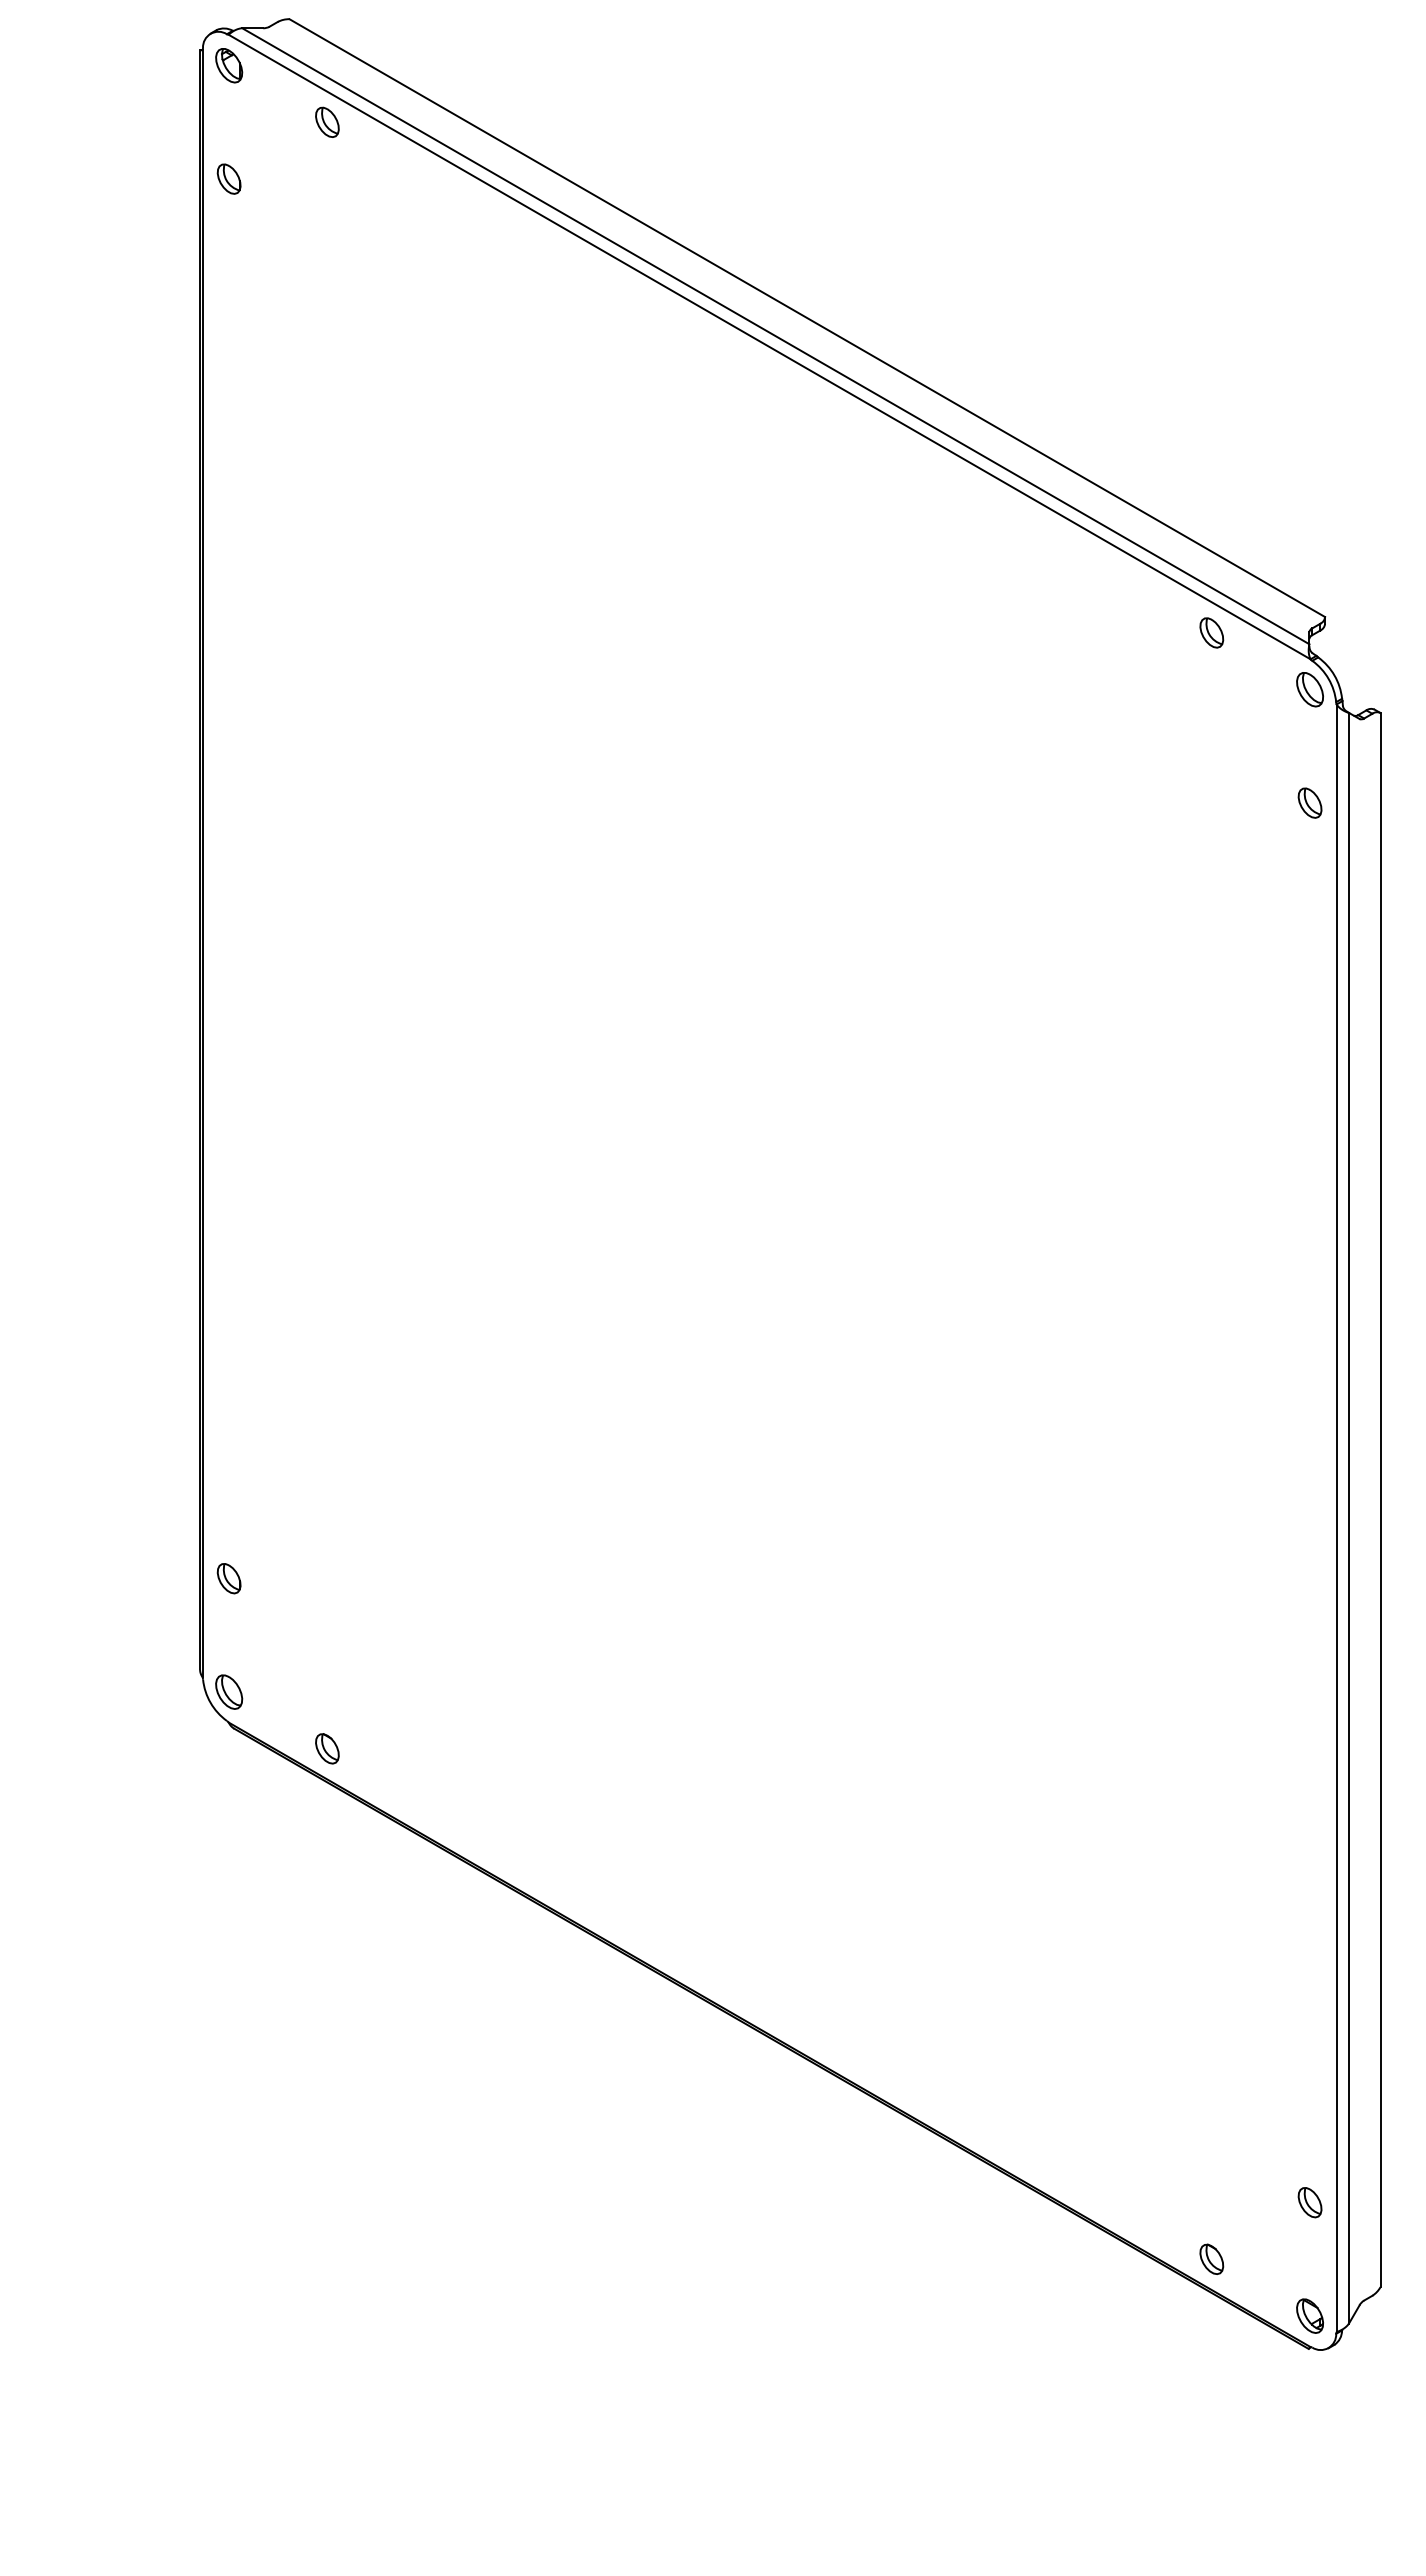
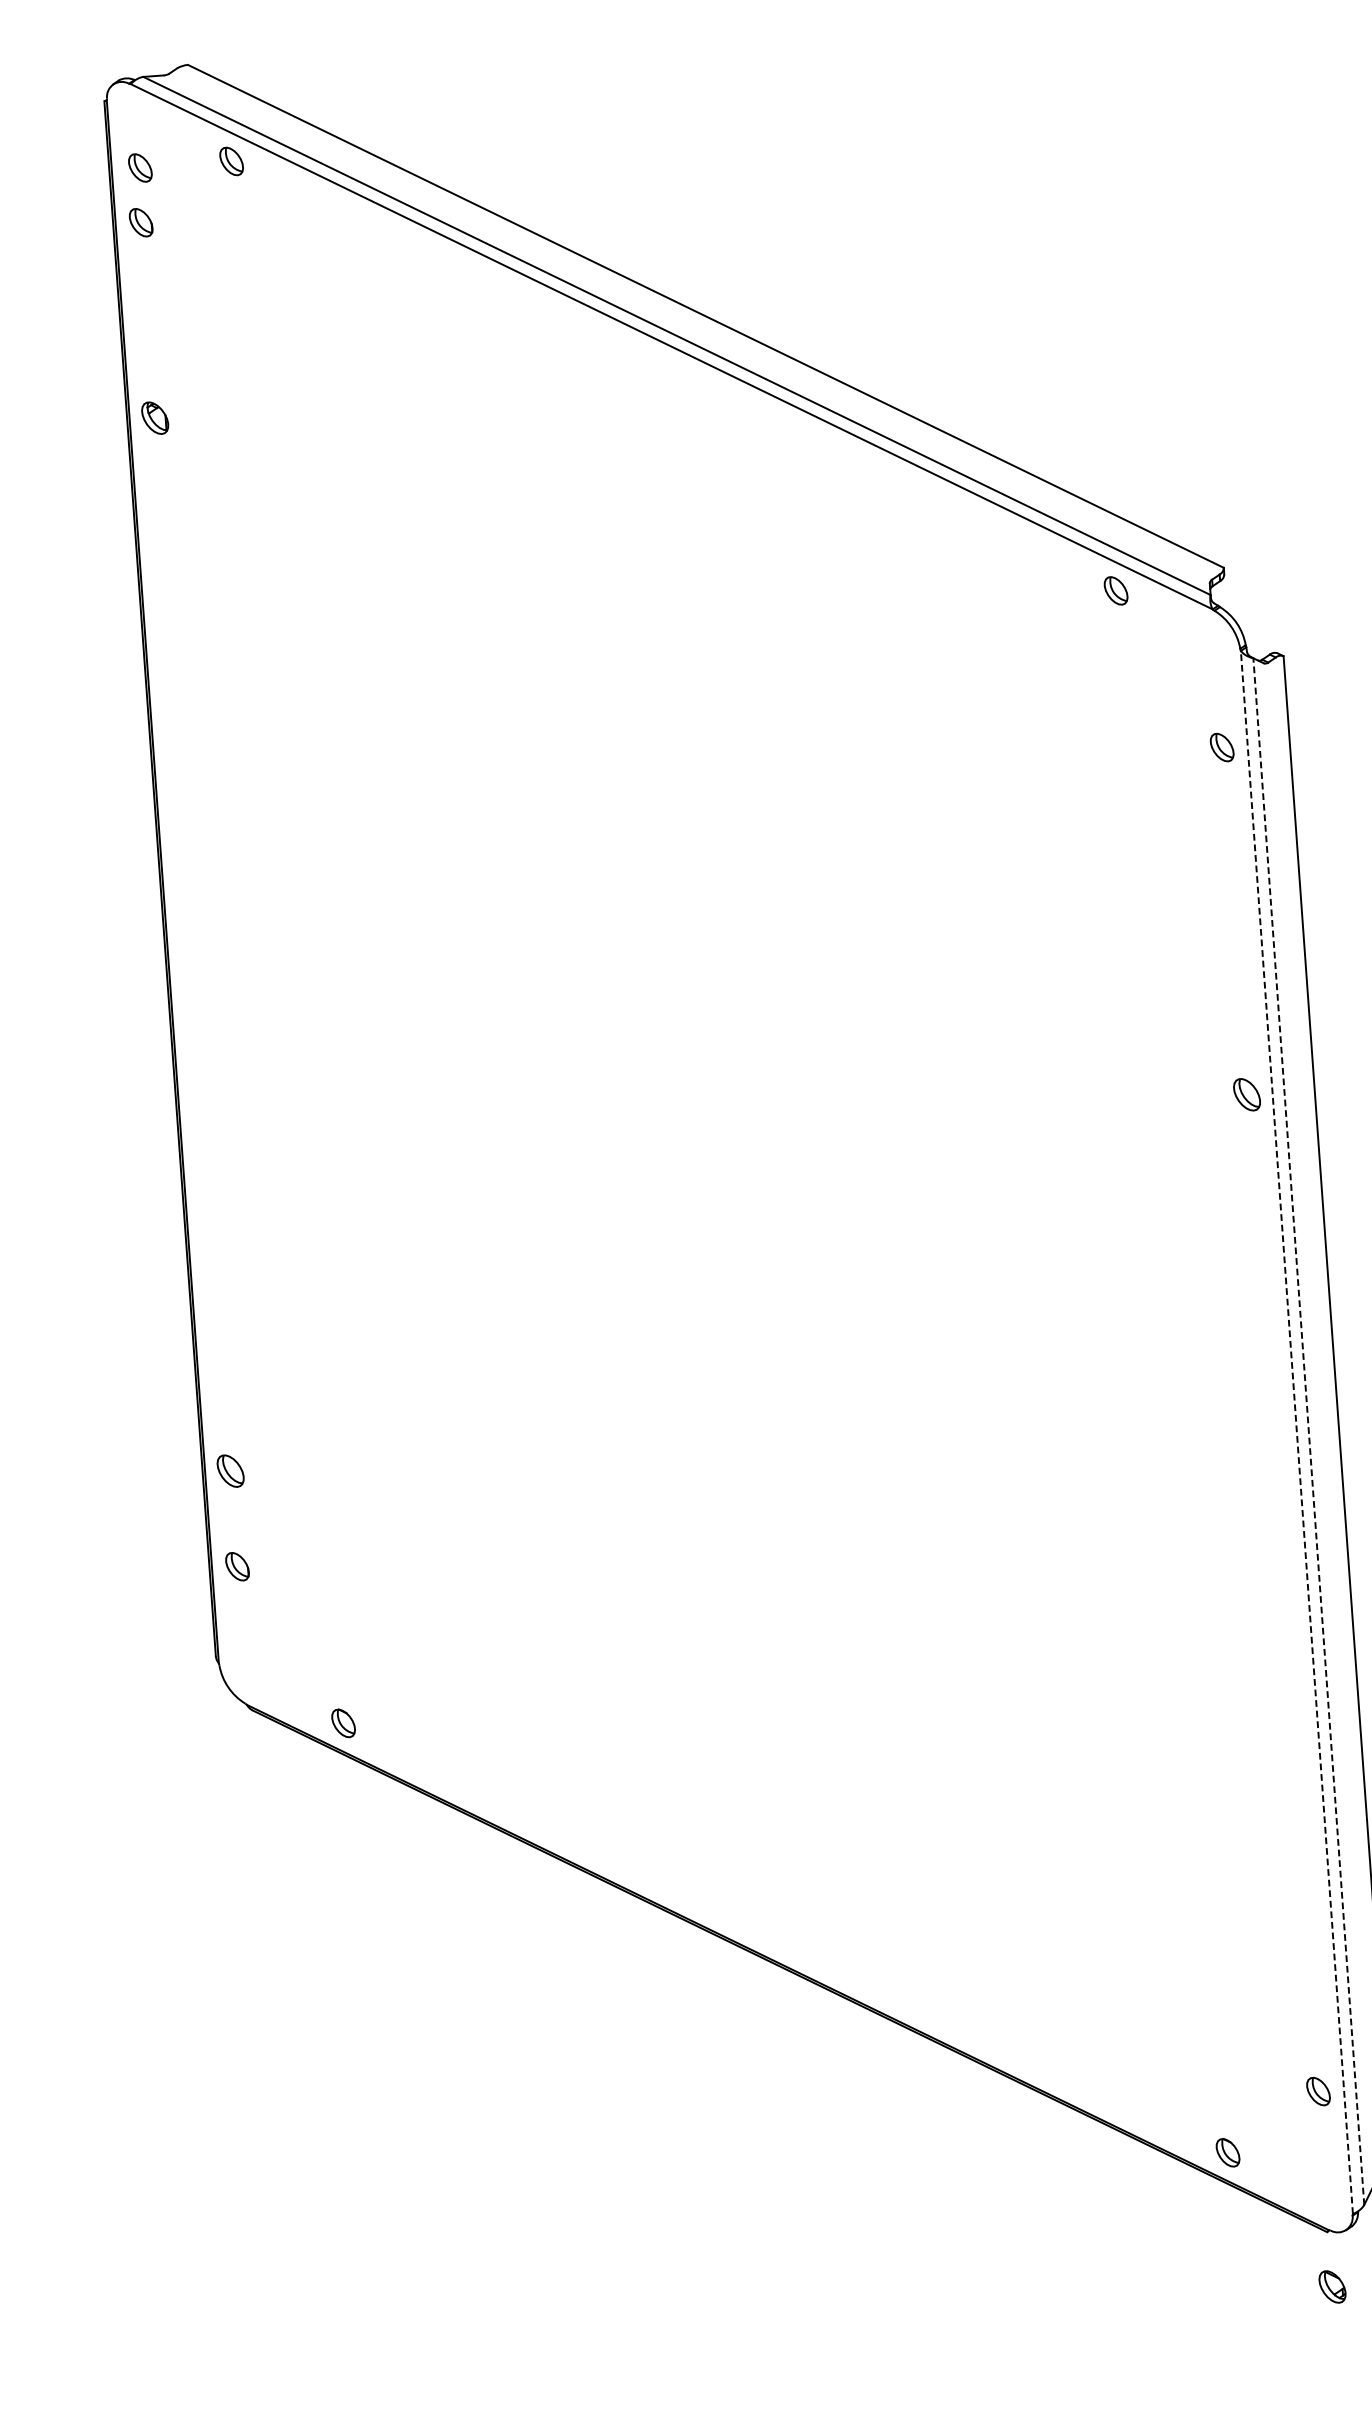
part: (229, 65) -> (155, 418), moved
part: (232, 121) -> (140, 167), added
part: (1309, 689) -> (1246, 1094), moved
line: (1349, 1517) -> (1309, 1430), solid -> dashed
line: (1336, 1518) -> (1296, 1432), solid -> dashed
part: (229, 1691) -> (230, 1470), moved
part: (1309, 2315) -> (1331, 2286), moved

